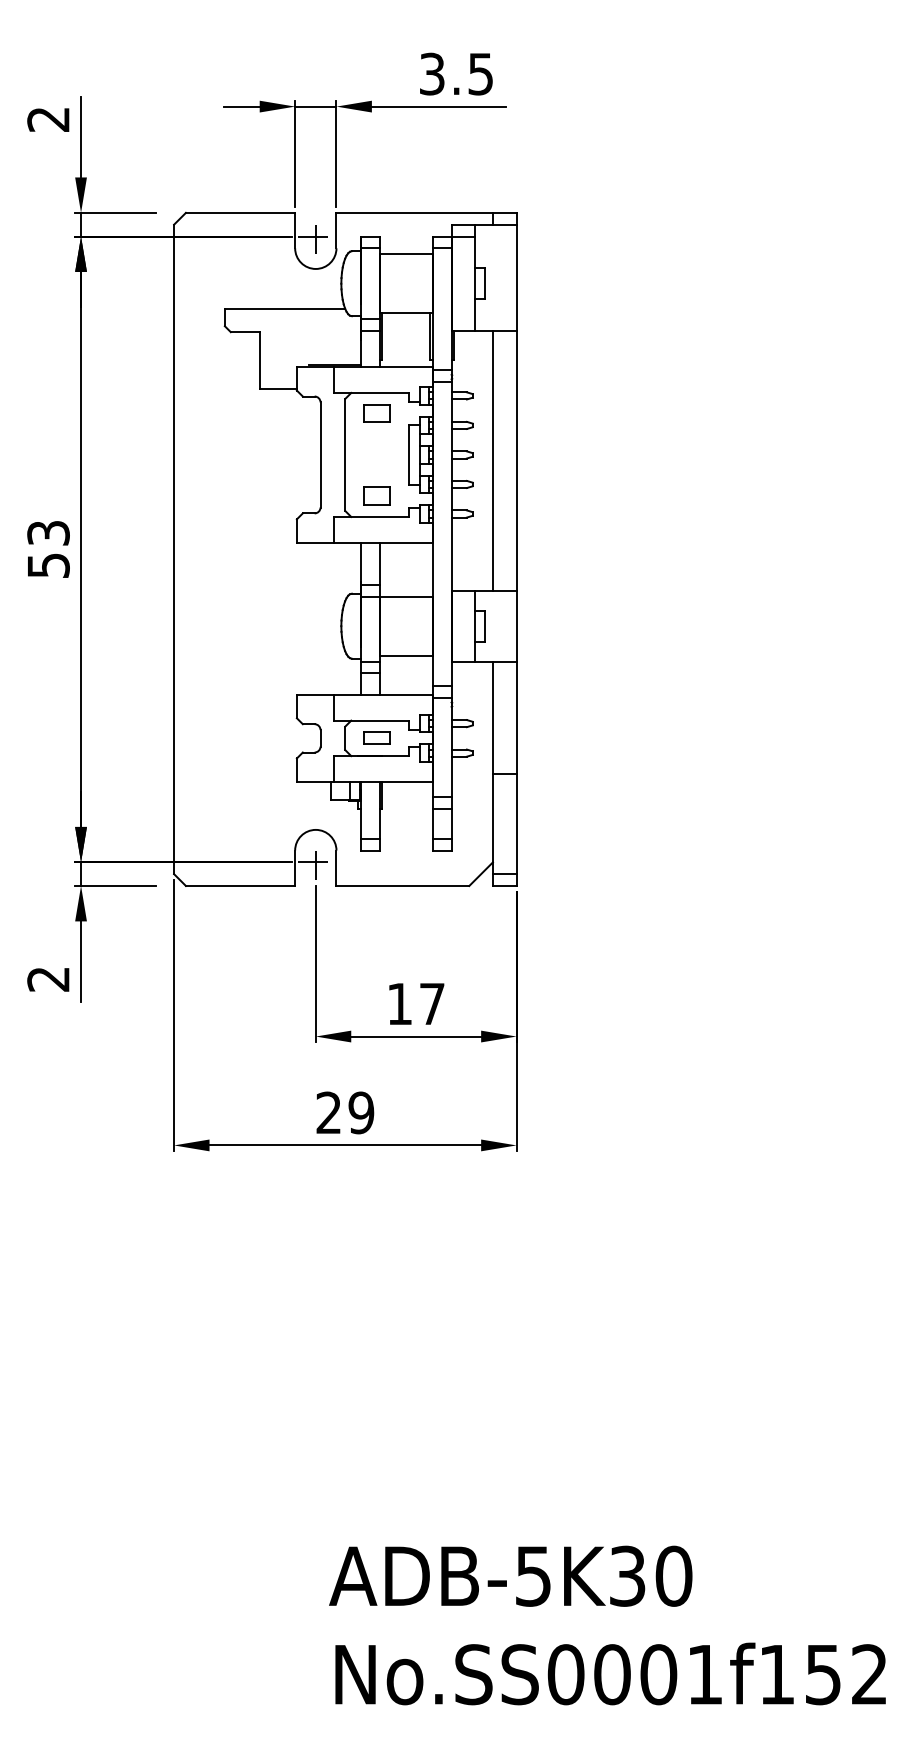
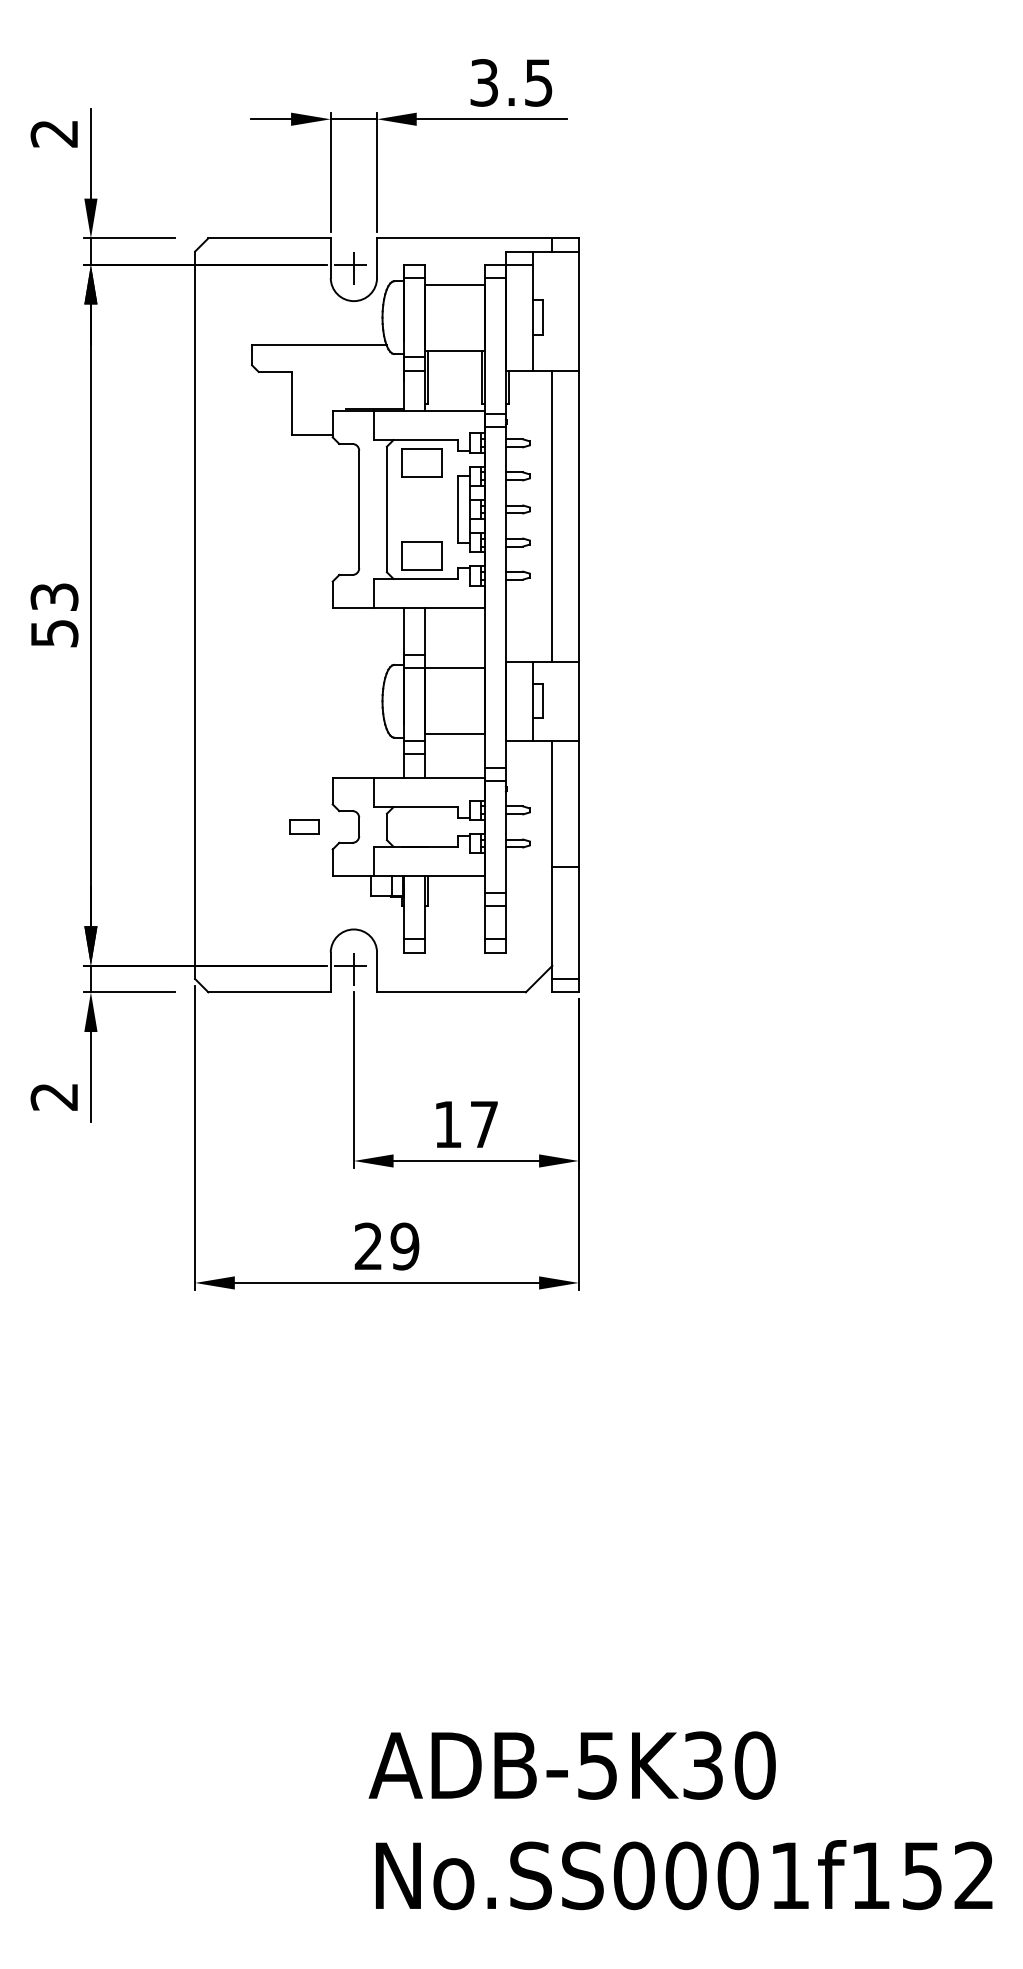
part: (376, 413) -> (421, 463), size x1.4
part: (376, 495) -> (421, 554), size x1.4
part: (376, 737) -> (304, 825), moved

